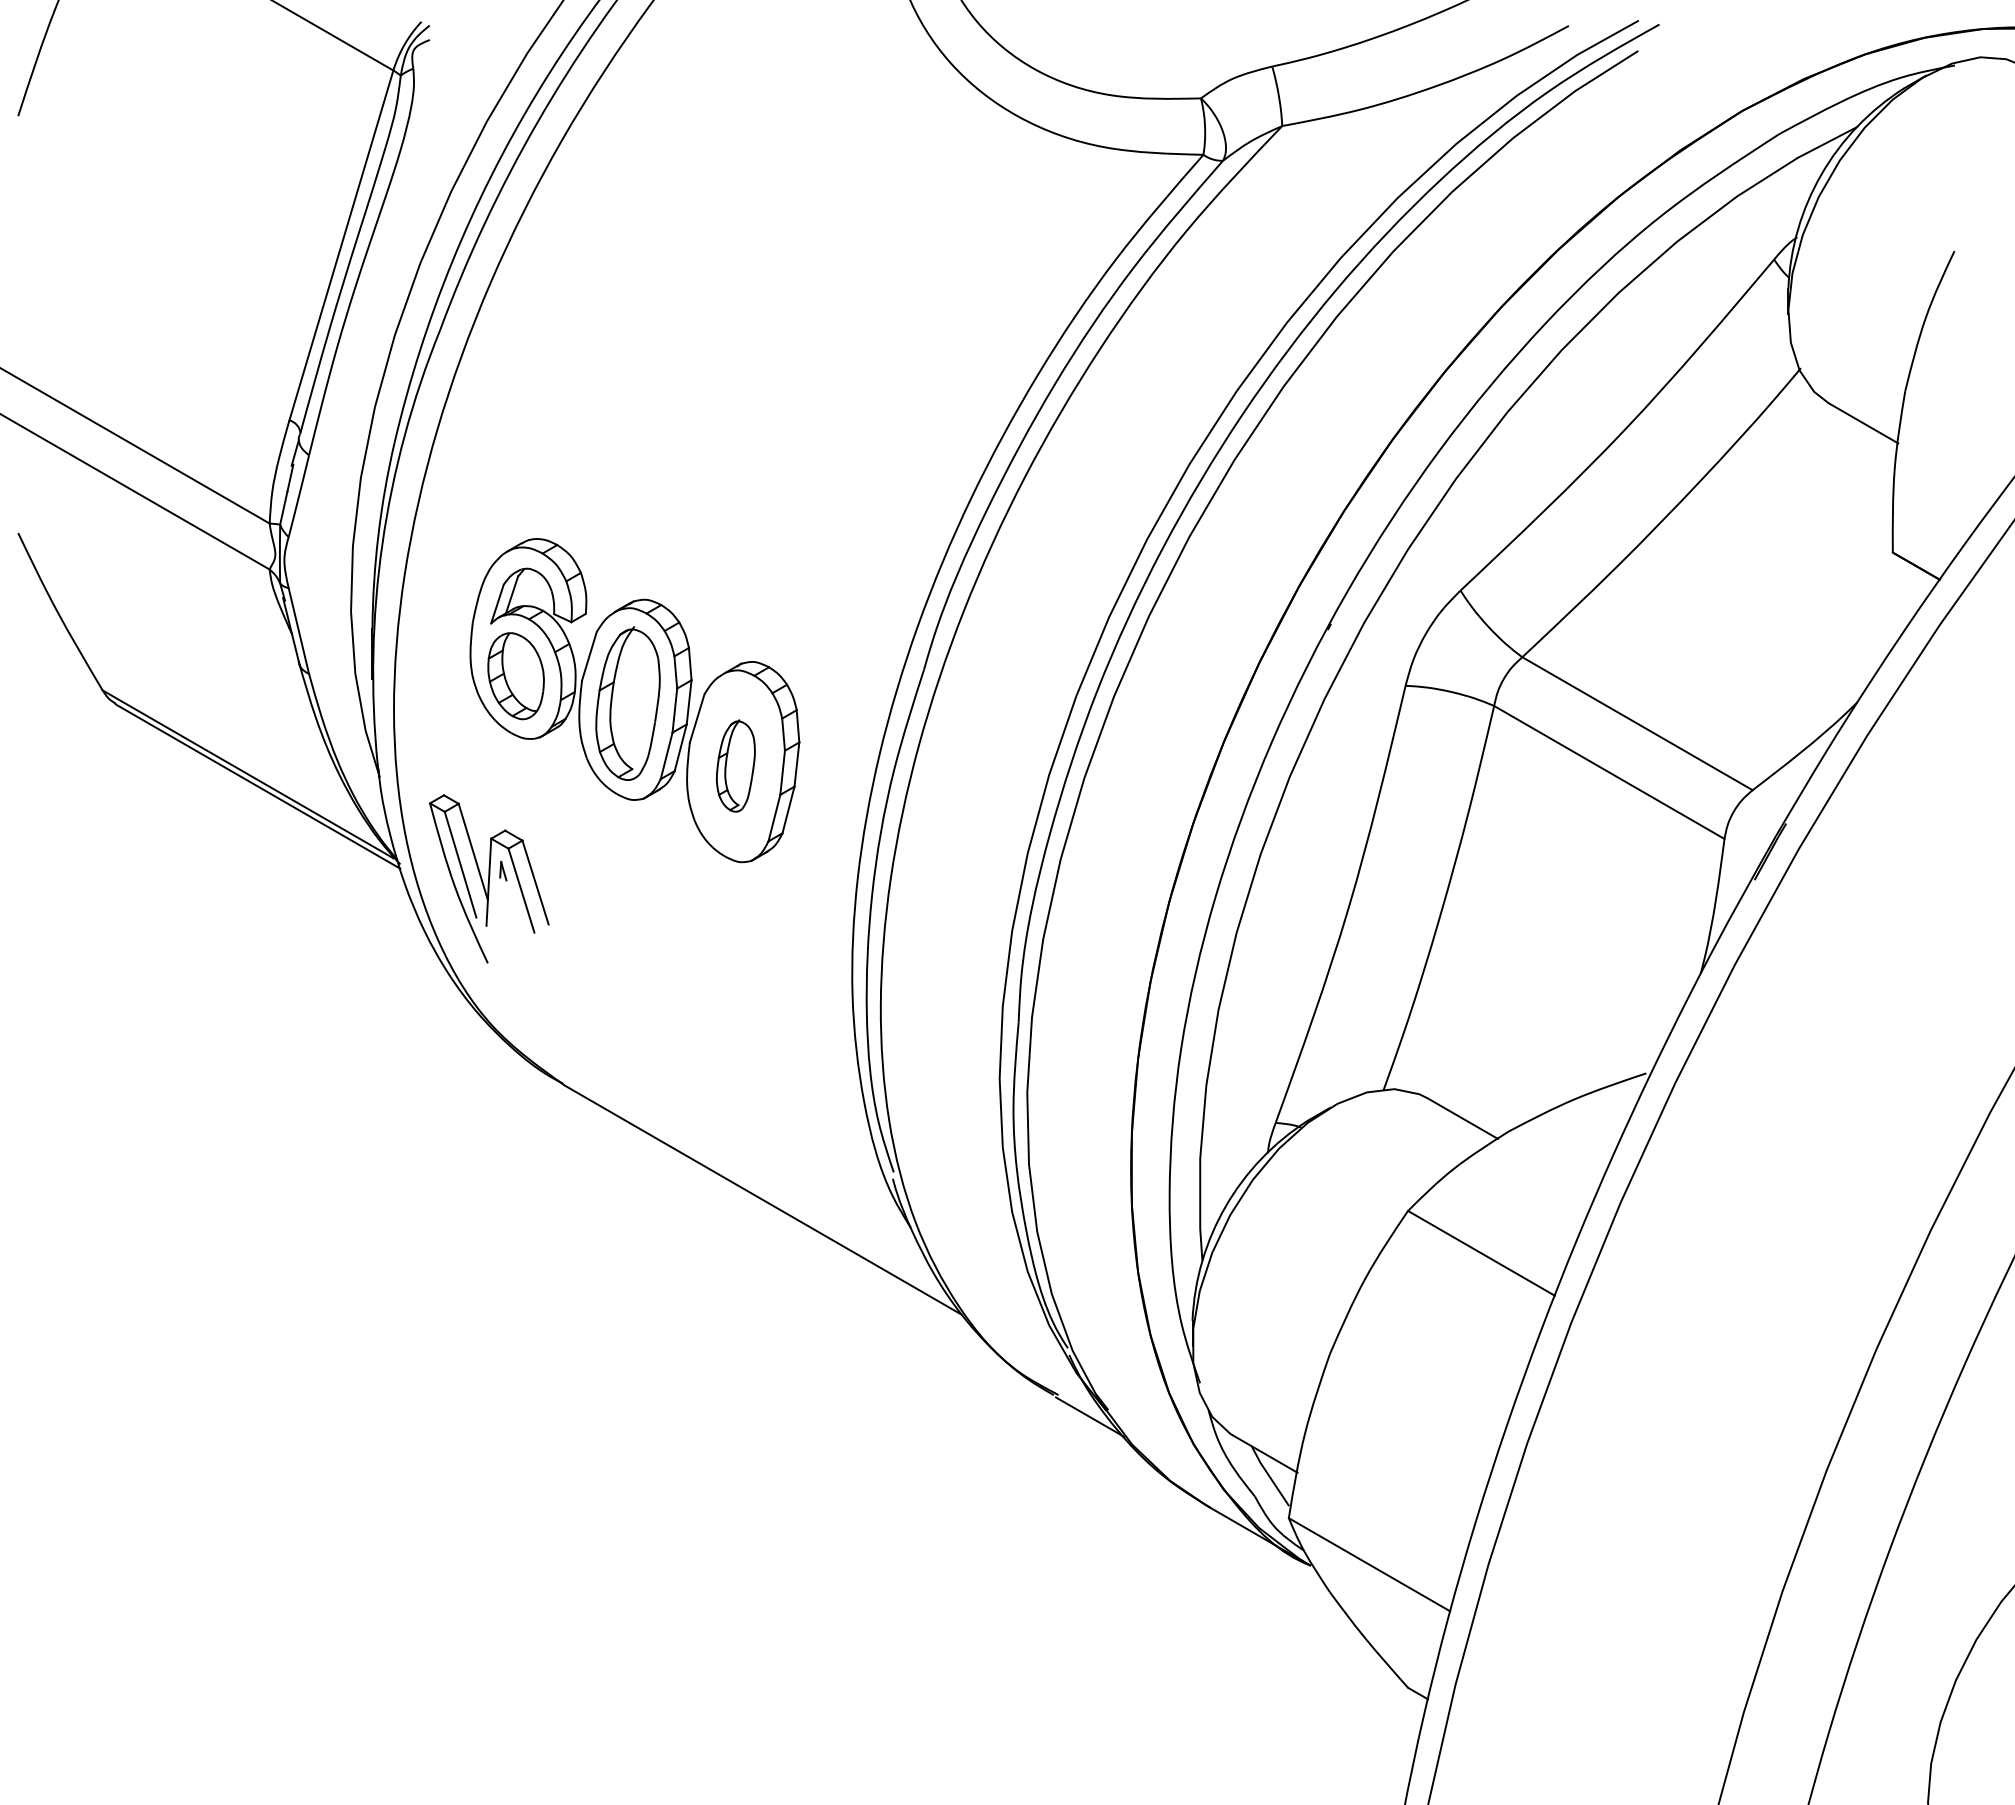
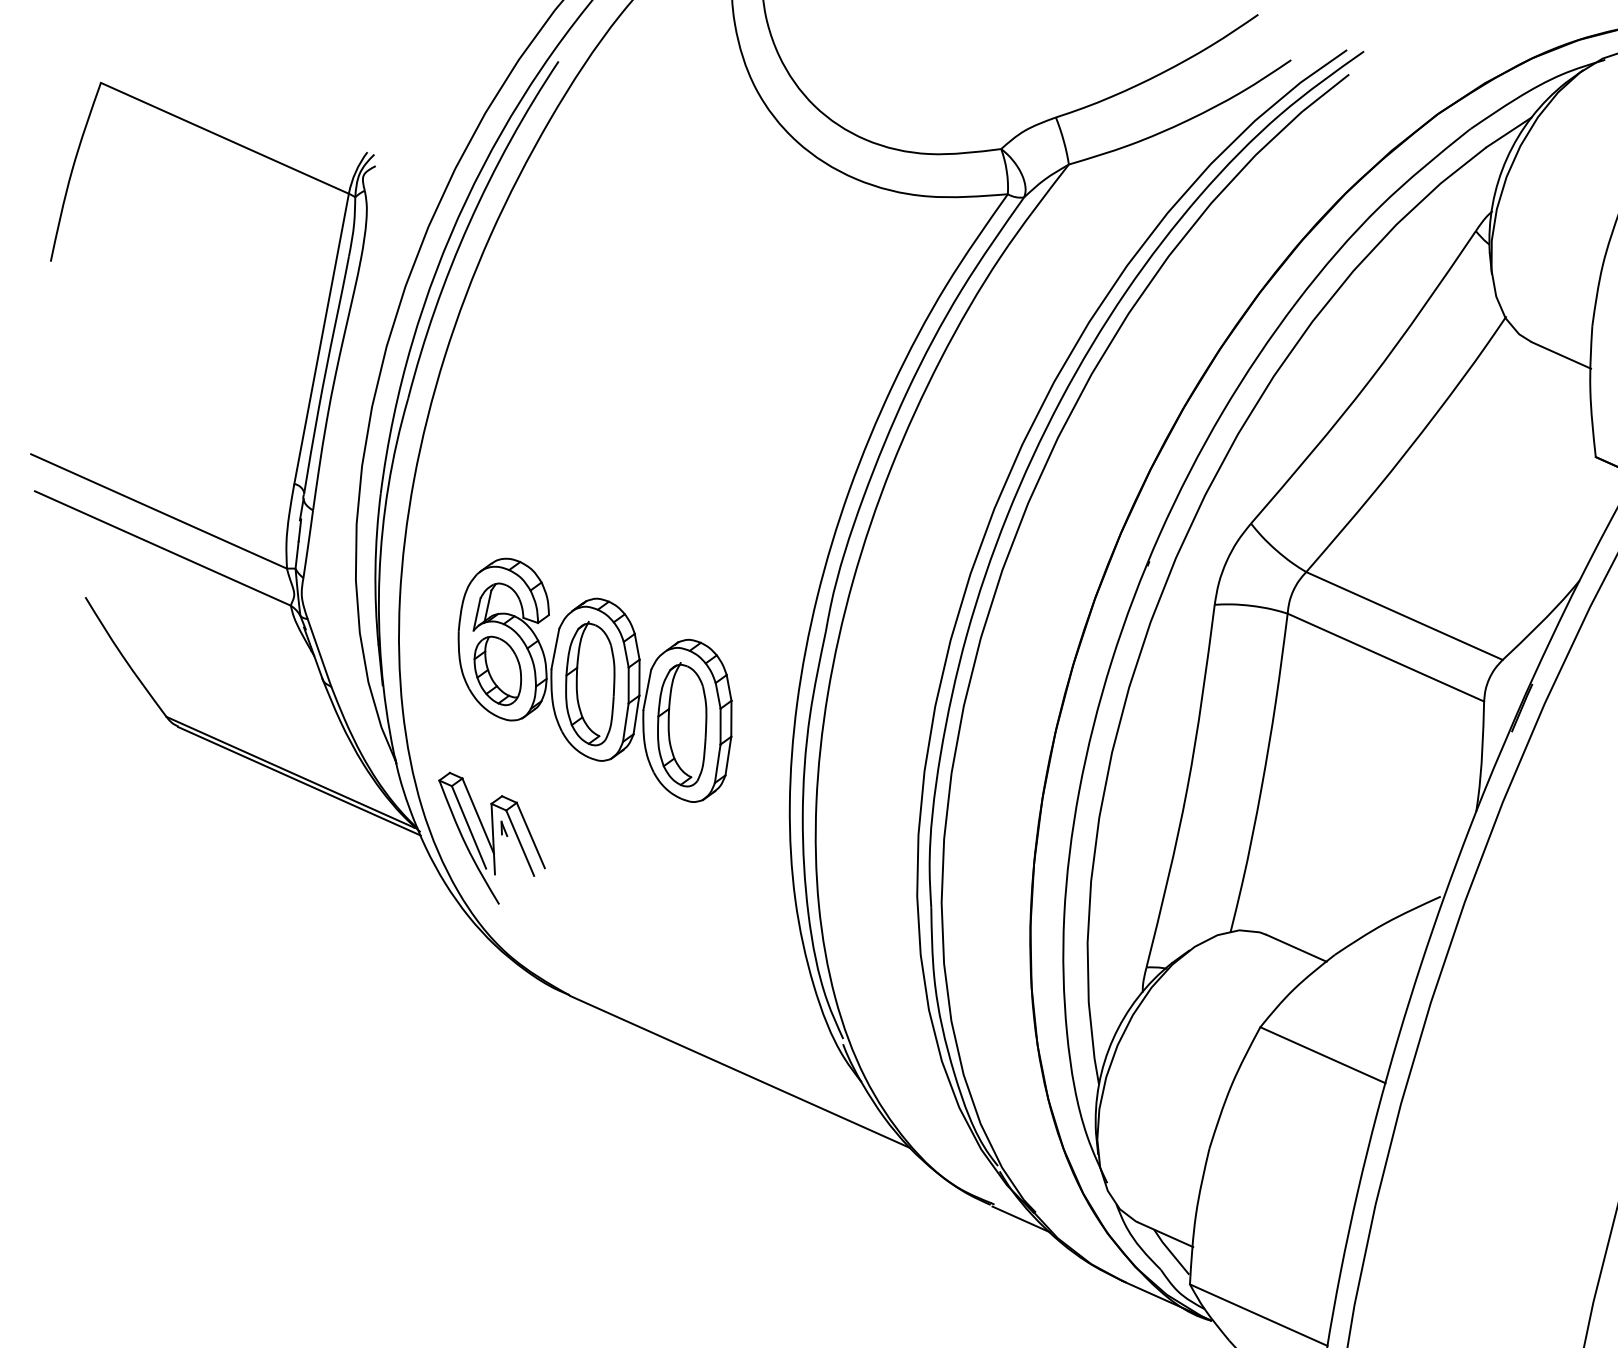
part: (735, 765) -> (682, 724), size x1.67

